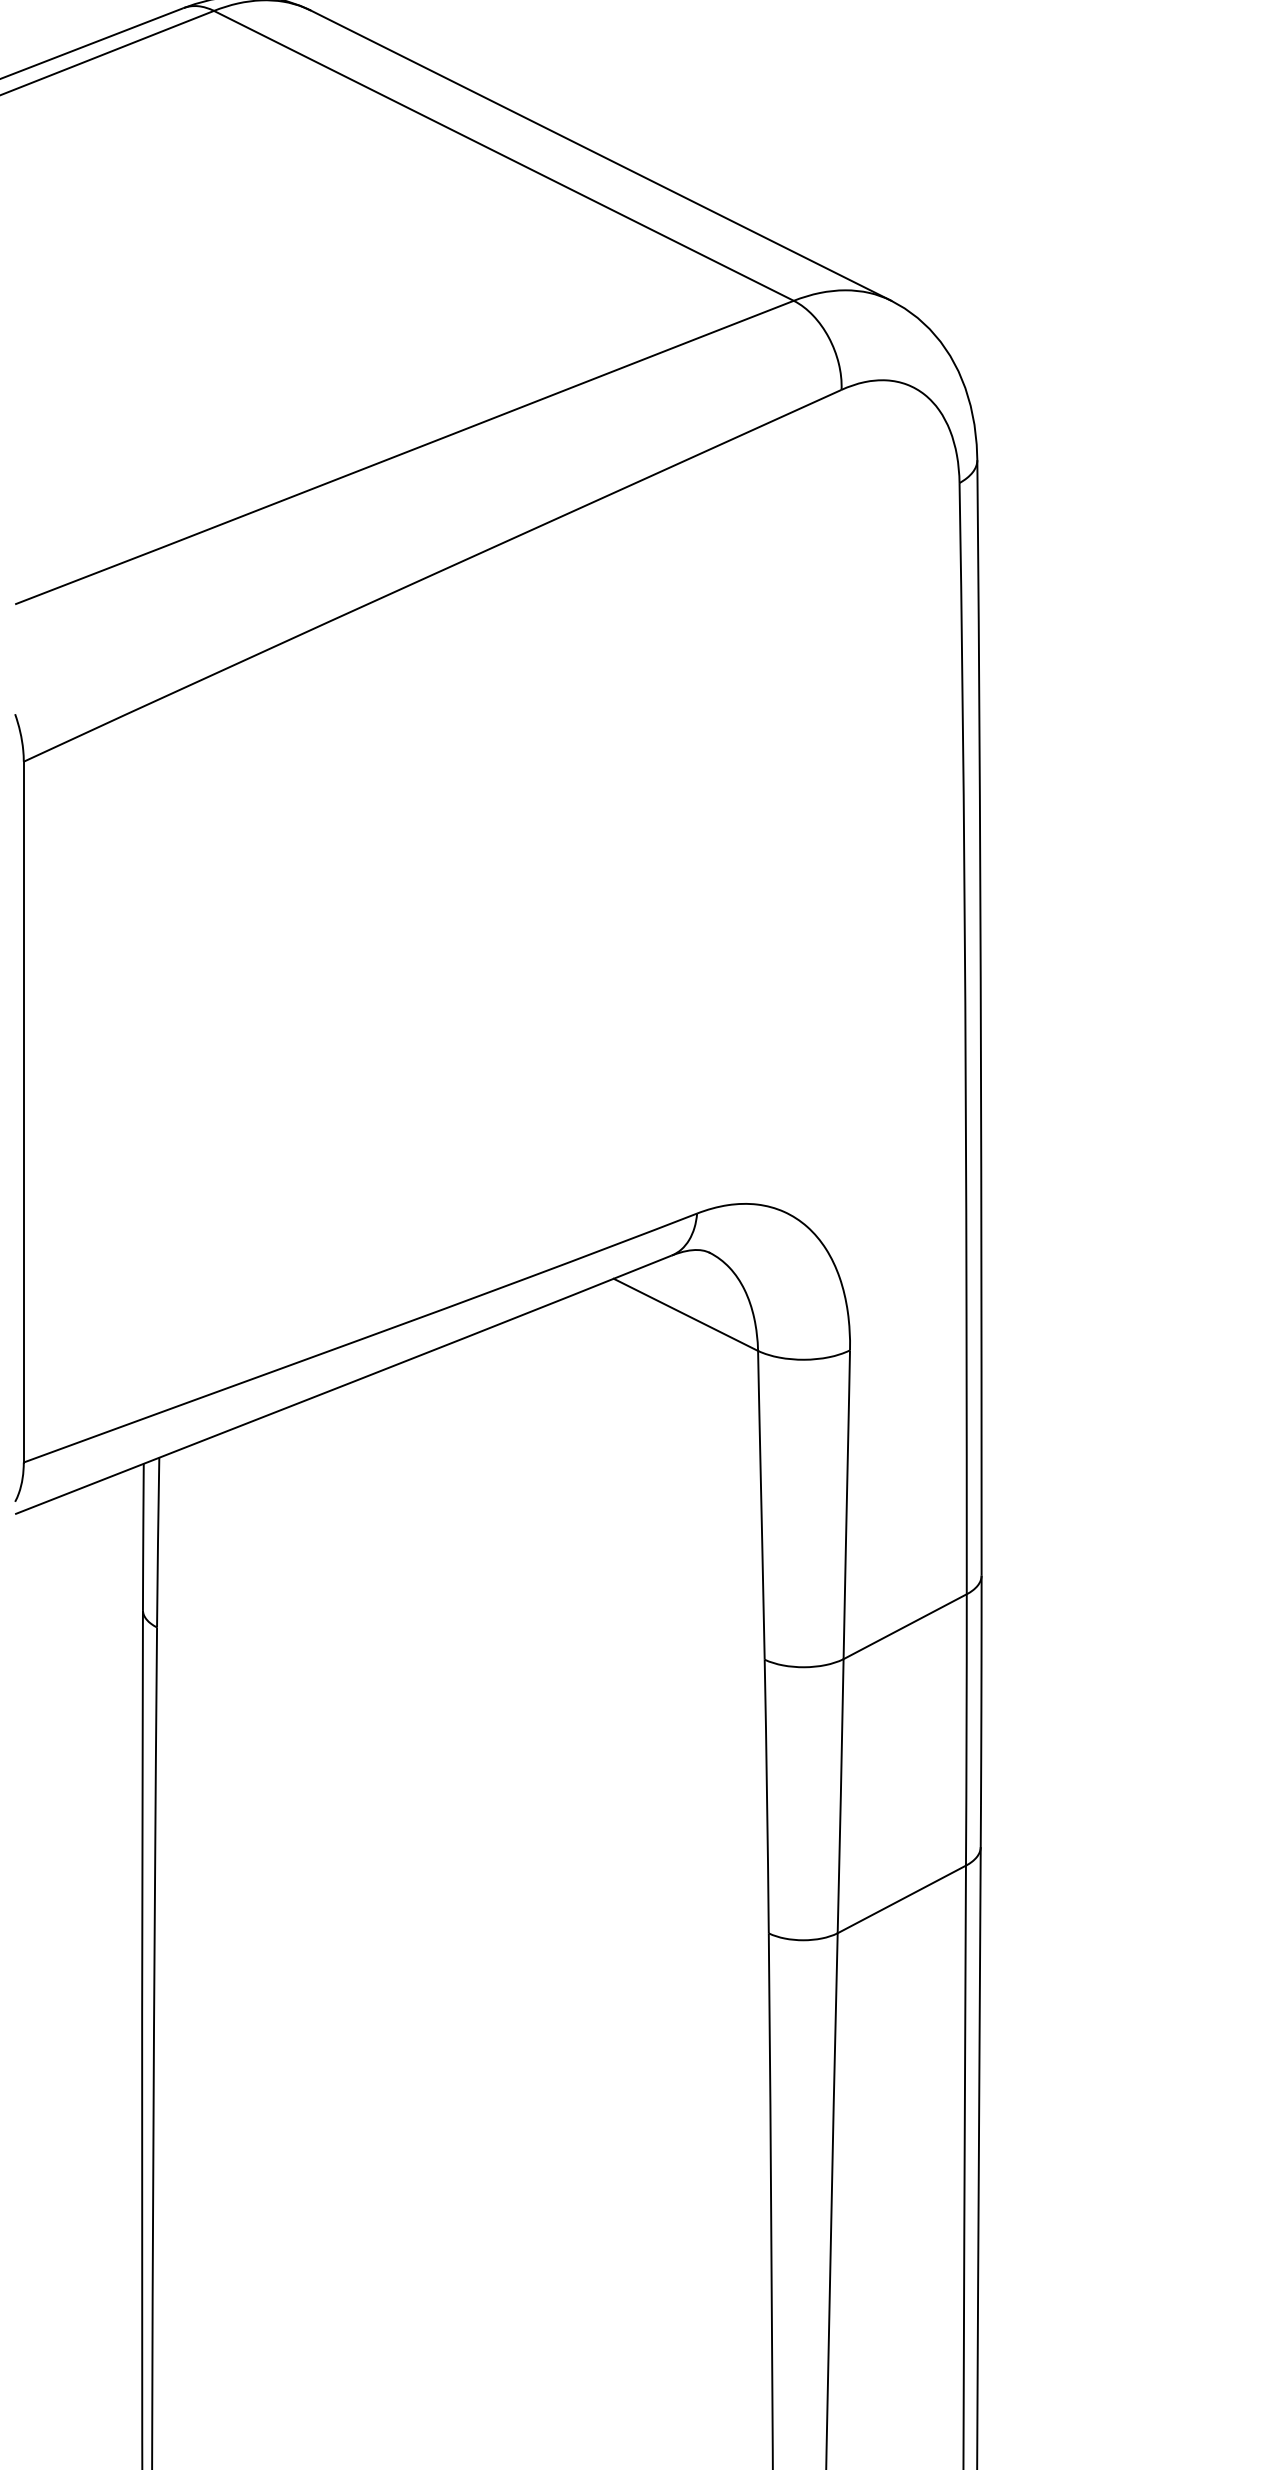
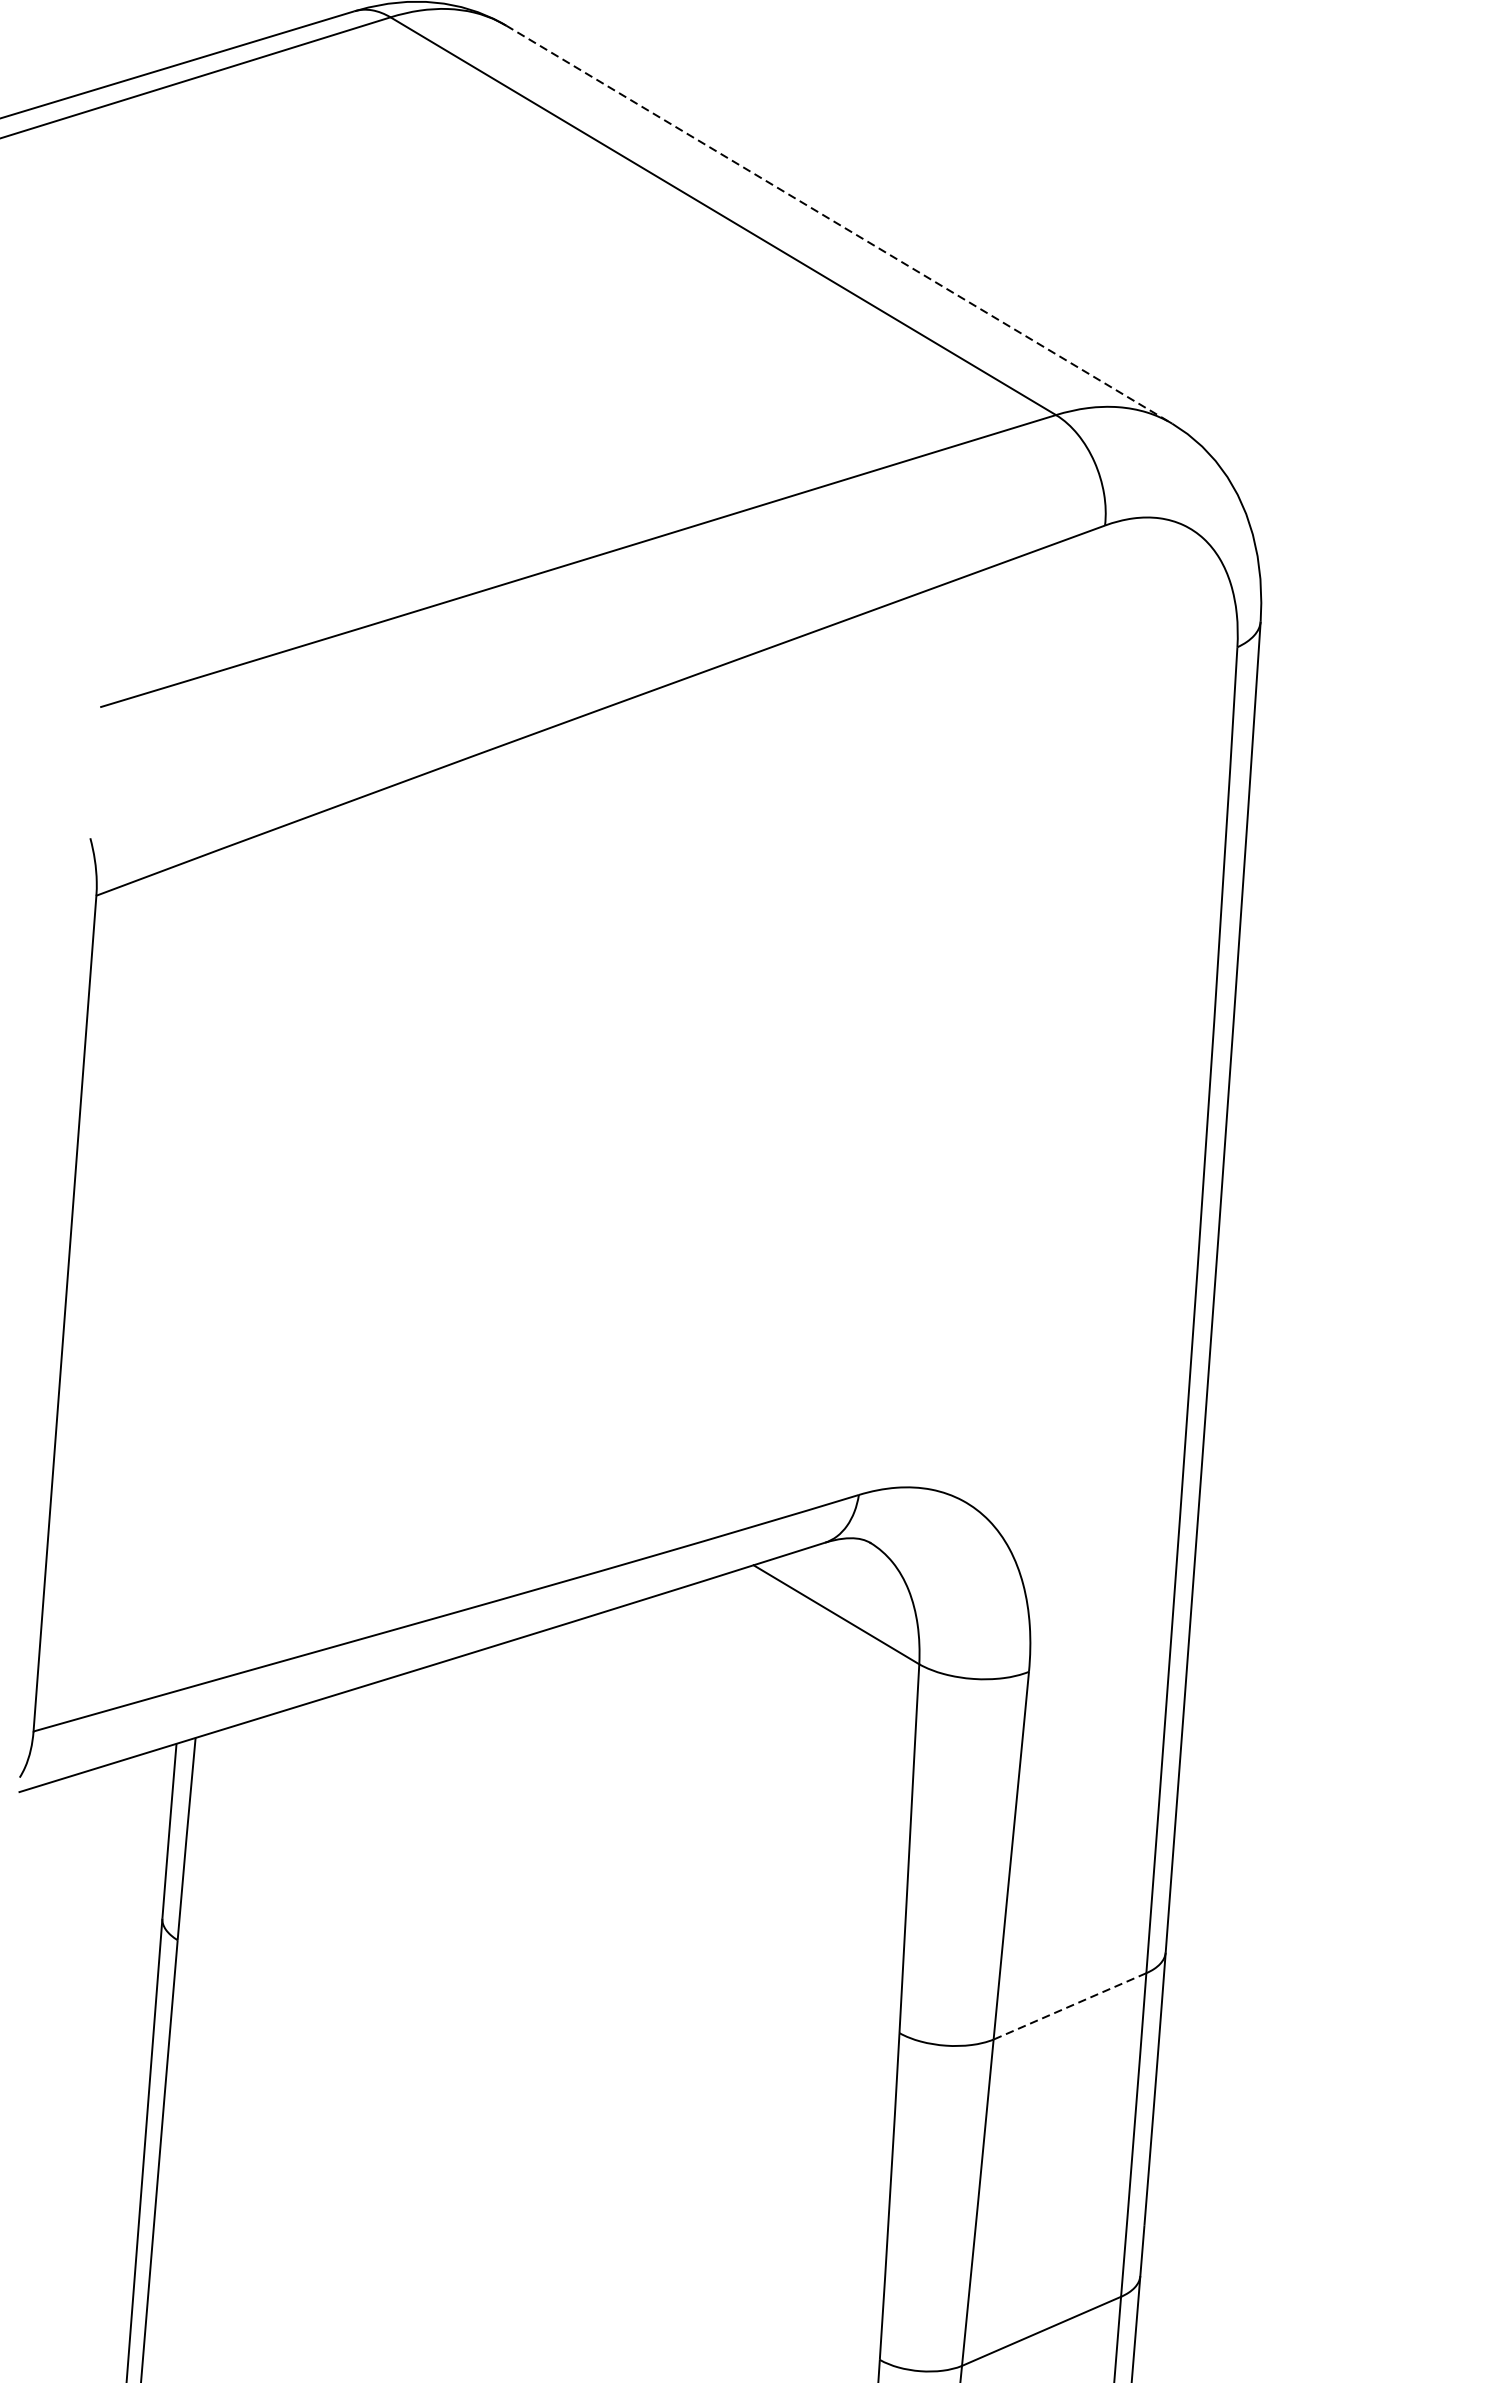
line: (601, 155) -> (839, 224), solid -> dashed
line: (905, 1626) -> (1070, 2006), solid -> dashed

